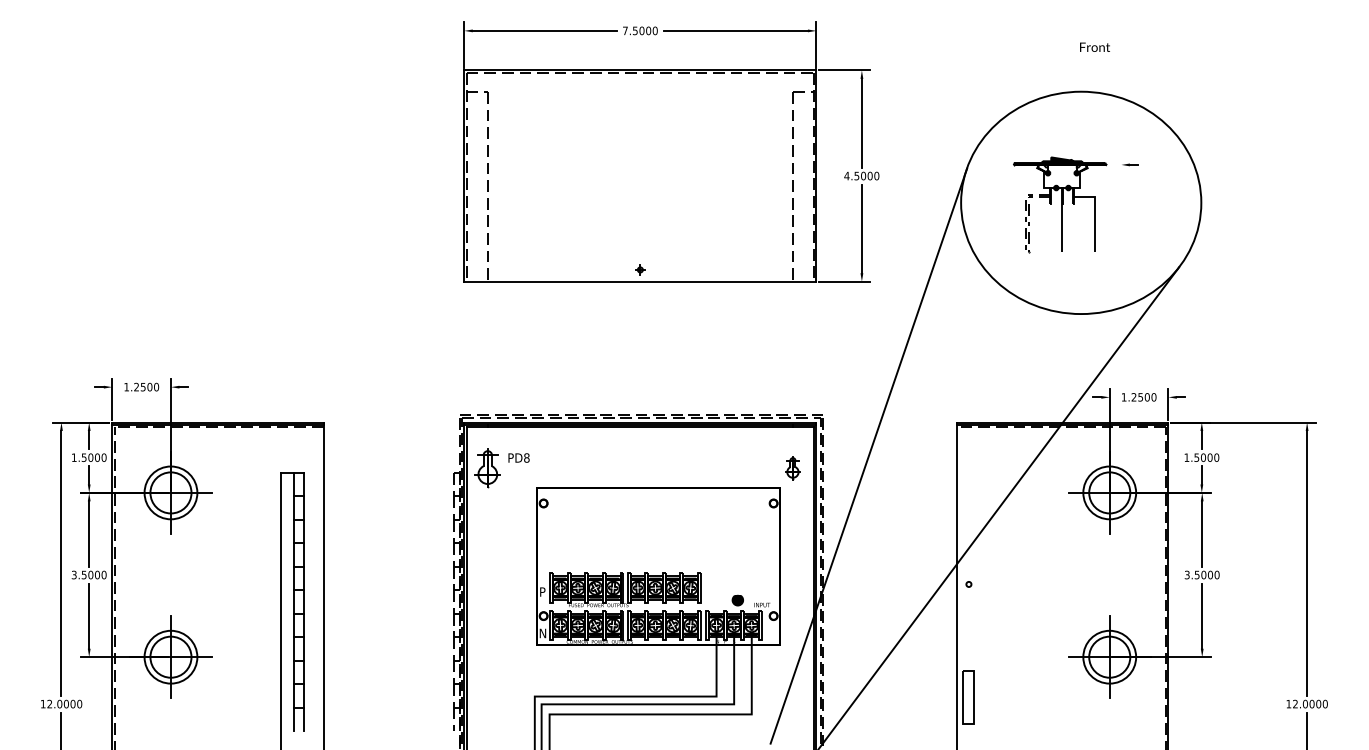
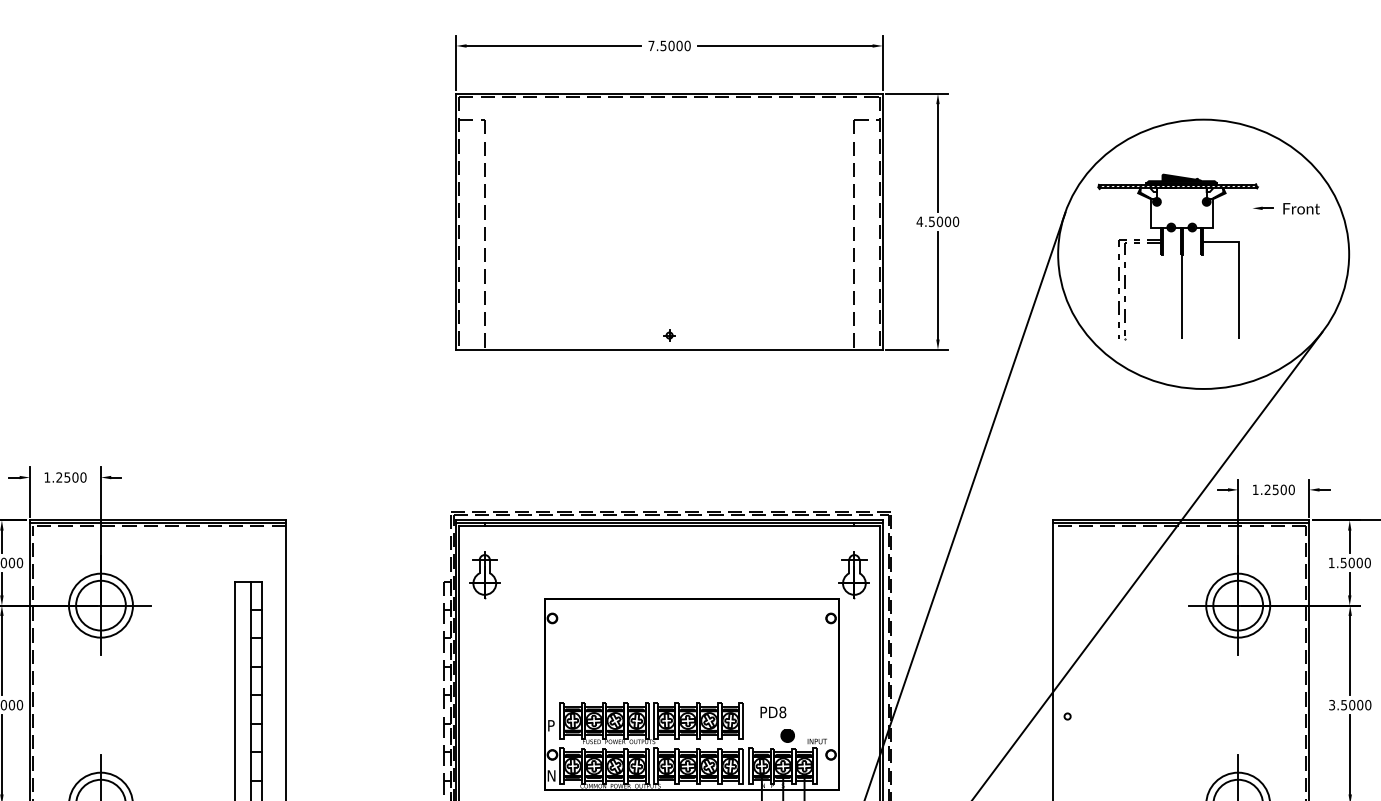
text: (1094, 46) -> (1300, 207), moved
part: (1060, 204) -> (1178, 256), size x1.43
text: (518, 457) -> (772, 711), moved
part: (792, 468) -> (853, 576), size x1.67

